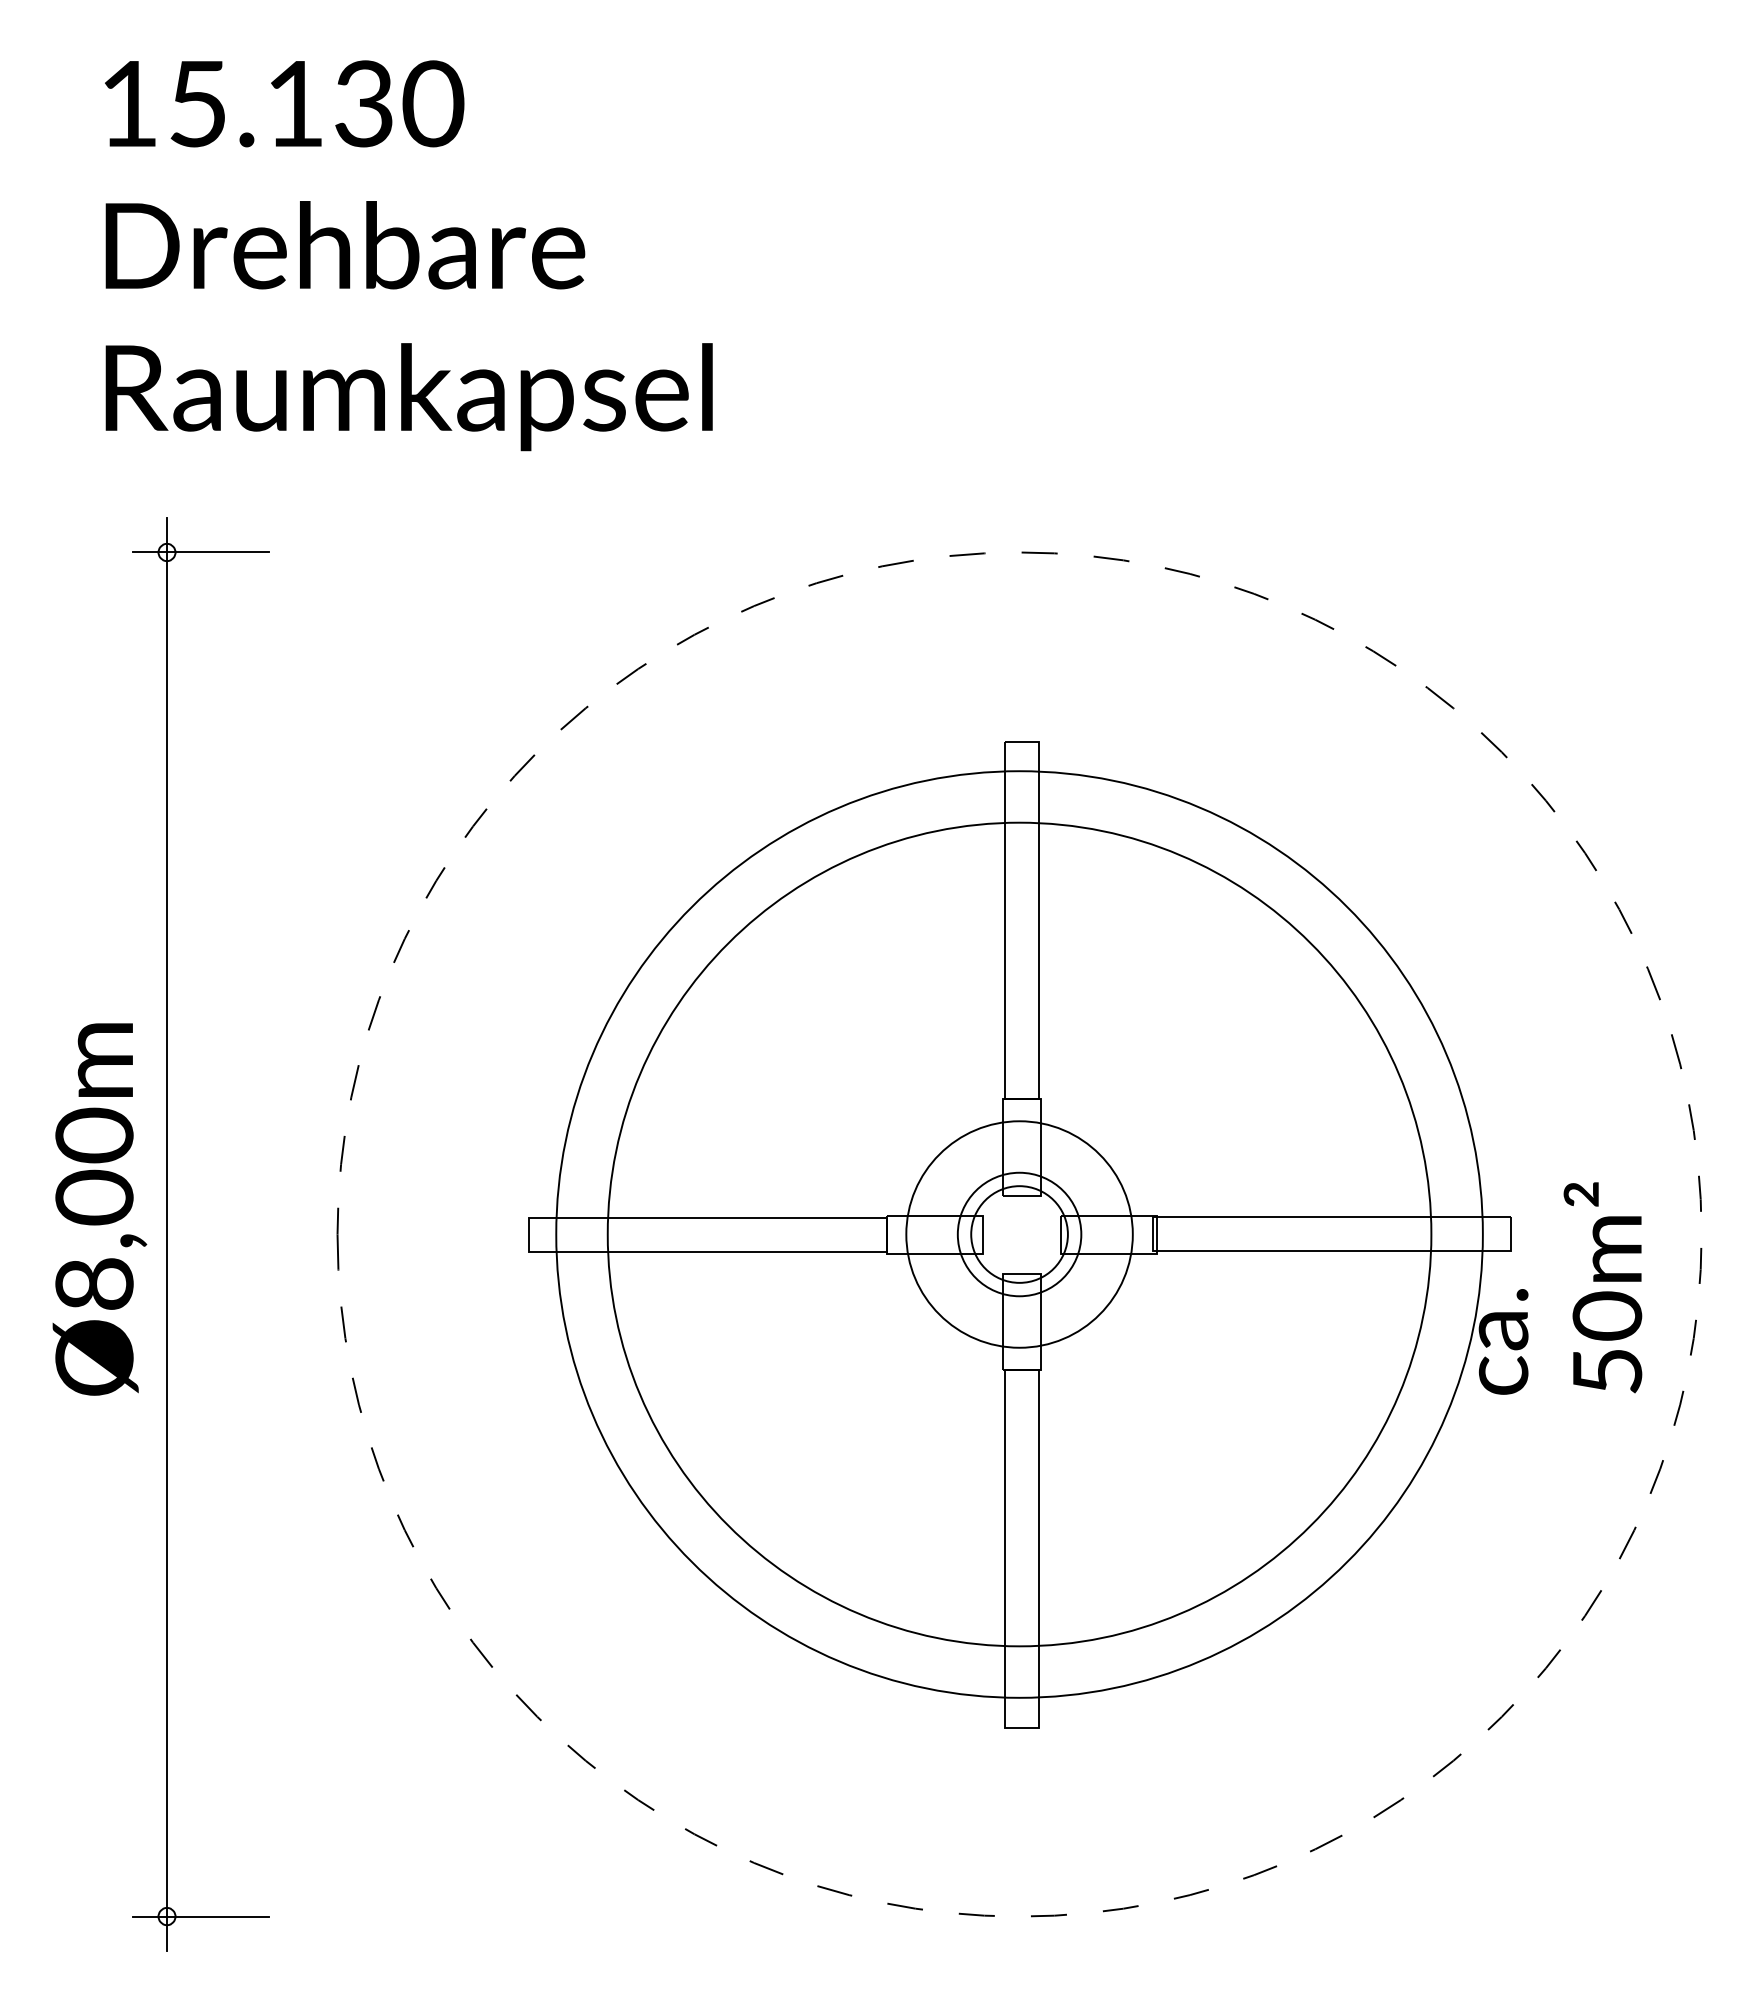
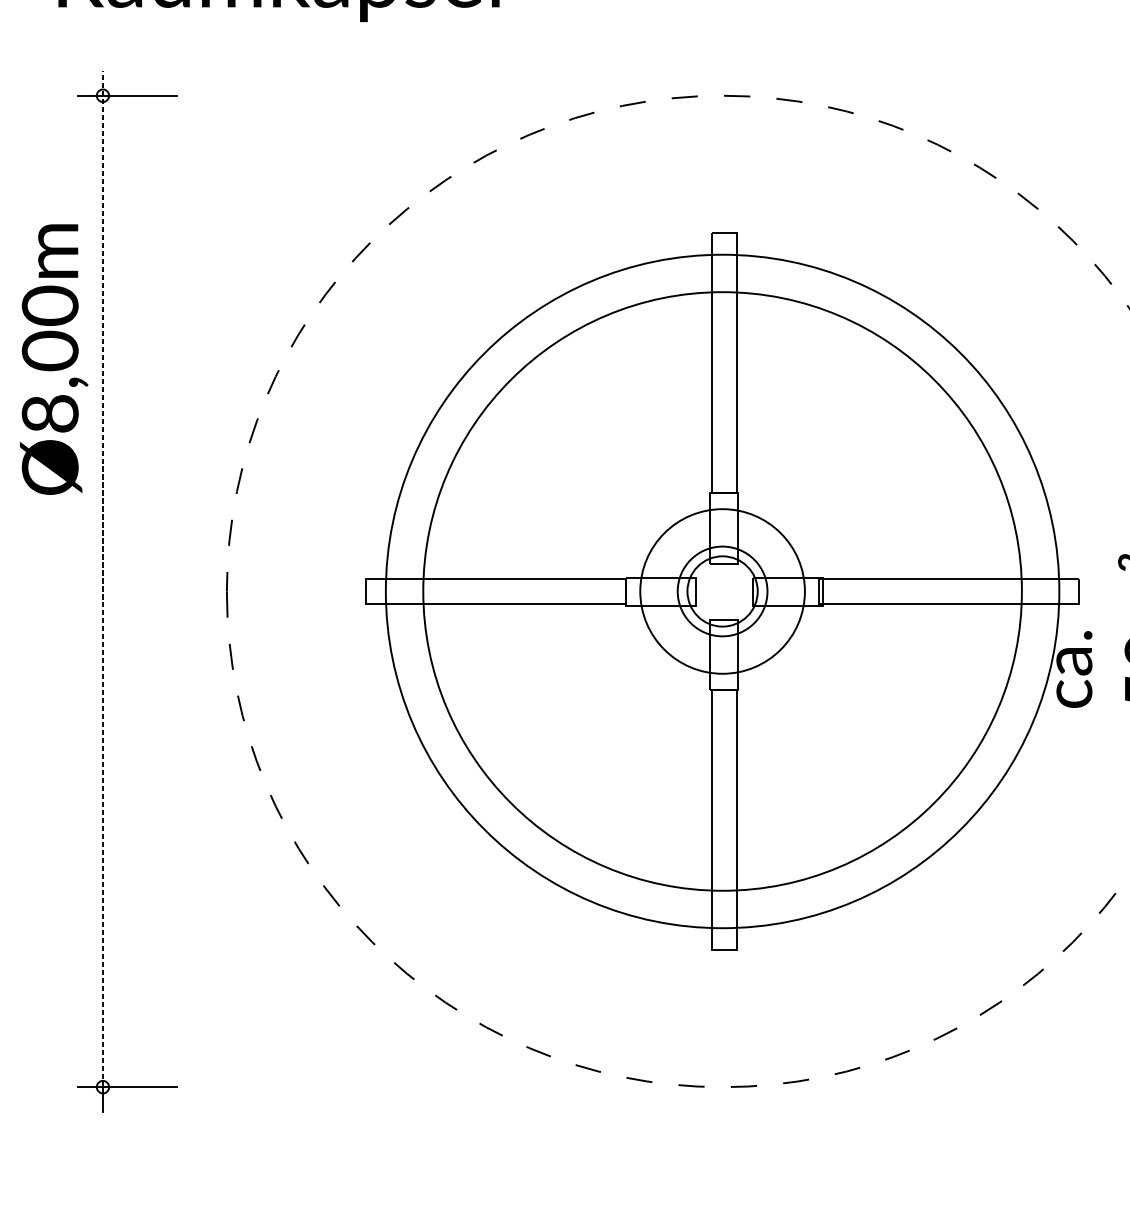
text: (99, 1209) -> (53, 359), moved
line: (167, 1216) -> (103, 578), solid -> dashed

